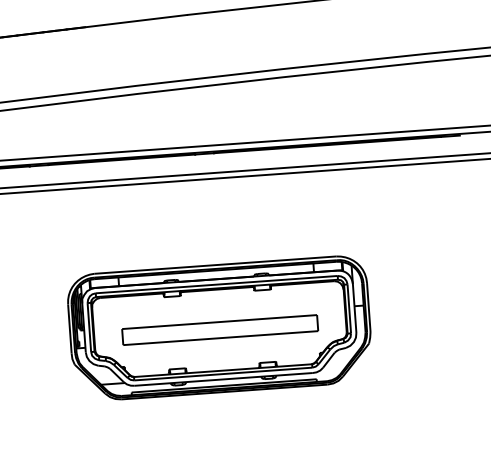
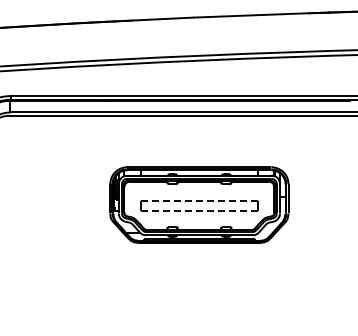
line: (218, 322) -> (198, 201), solid -> dashed
line: (220, 337) -> (199, 210), solid -> dashed

